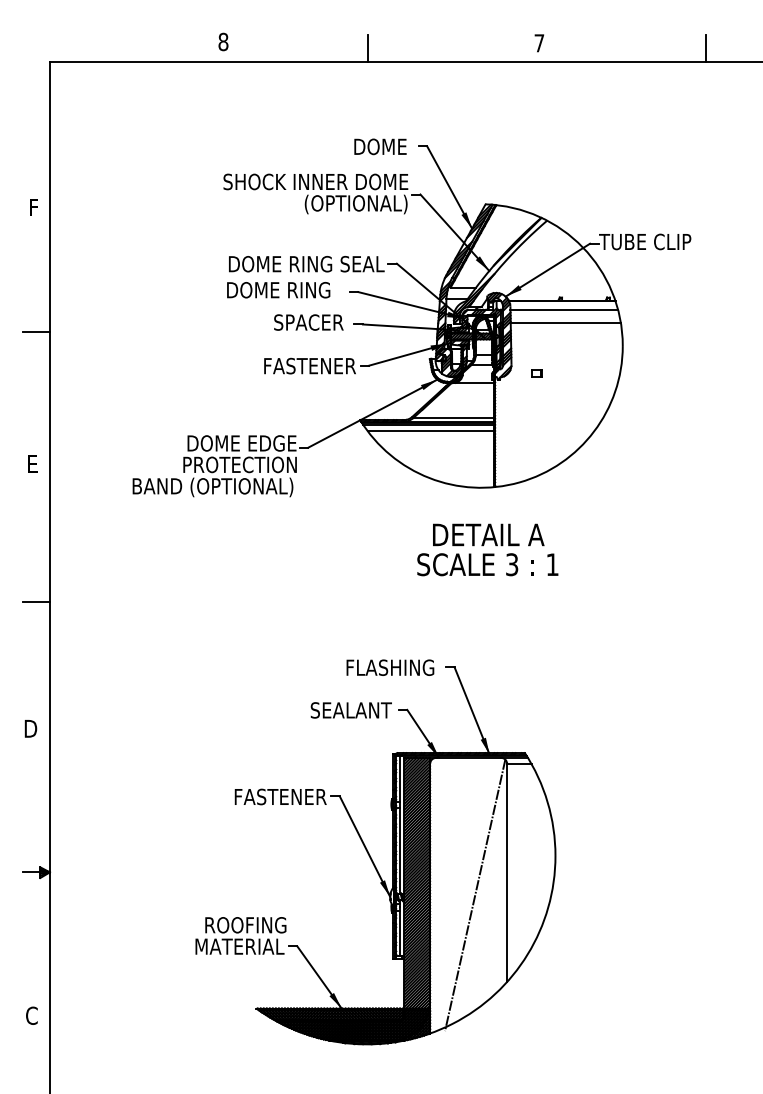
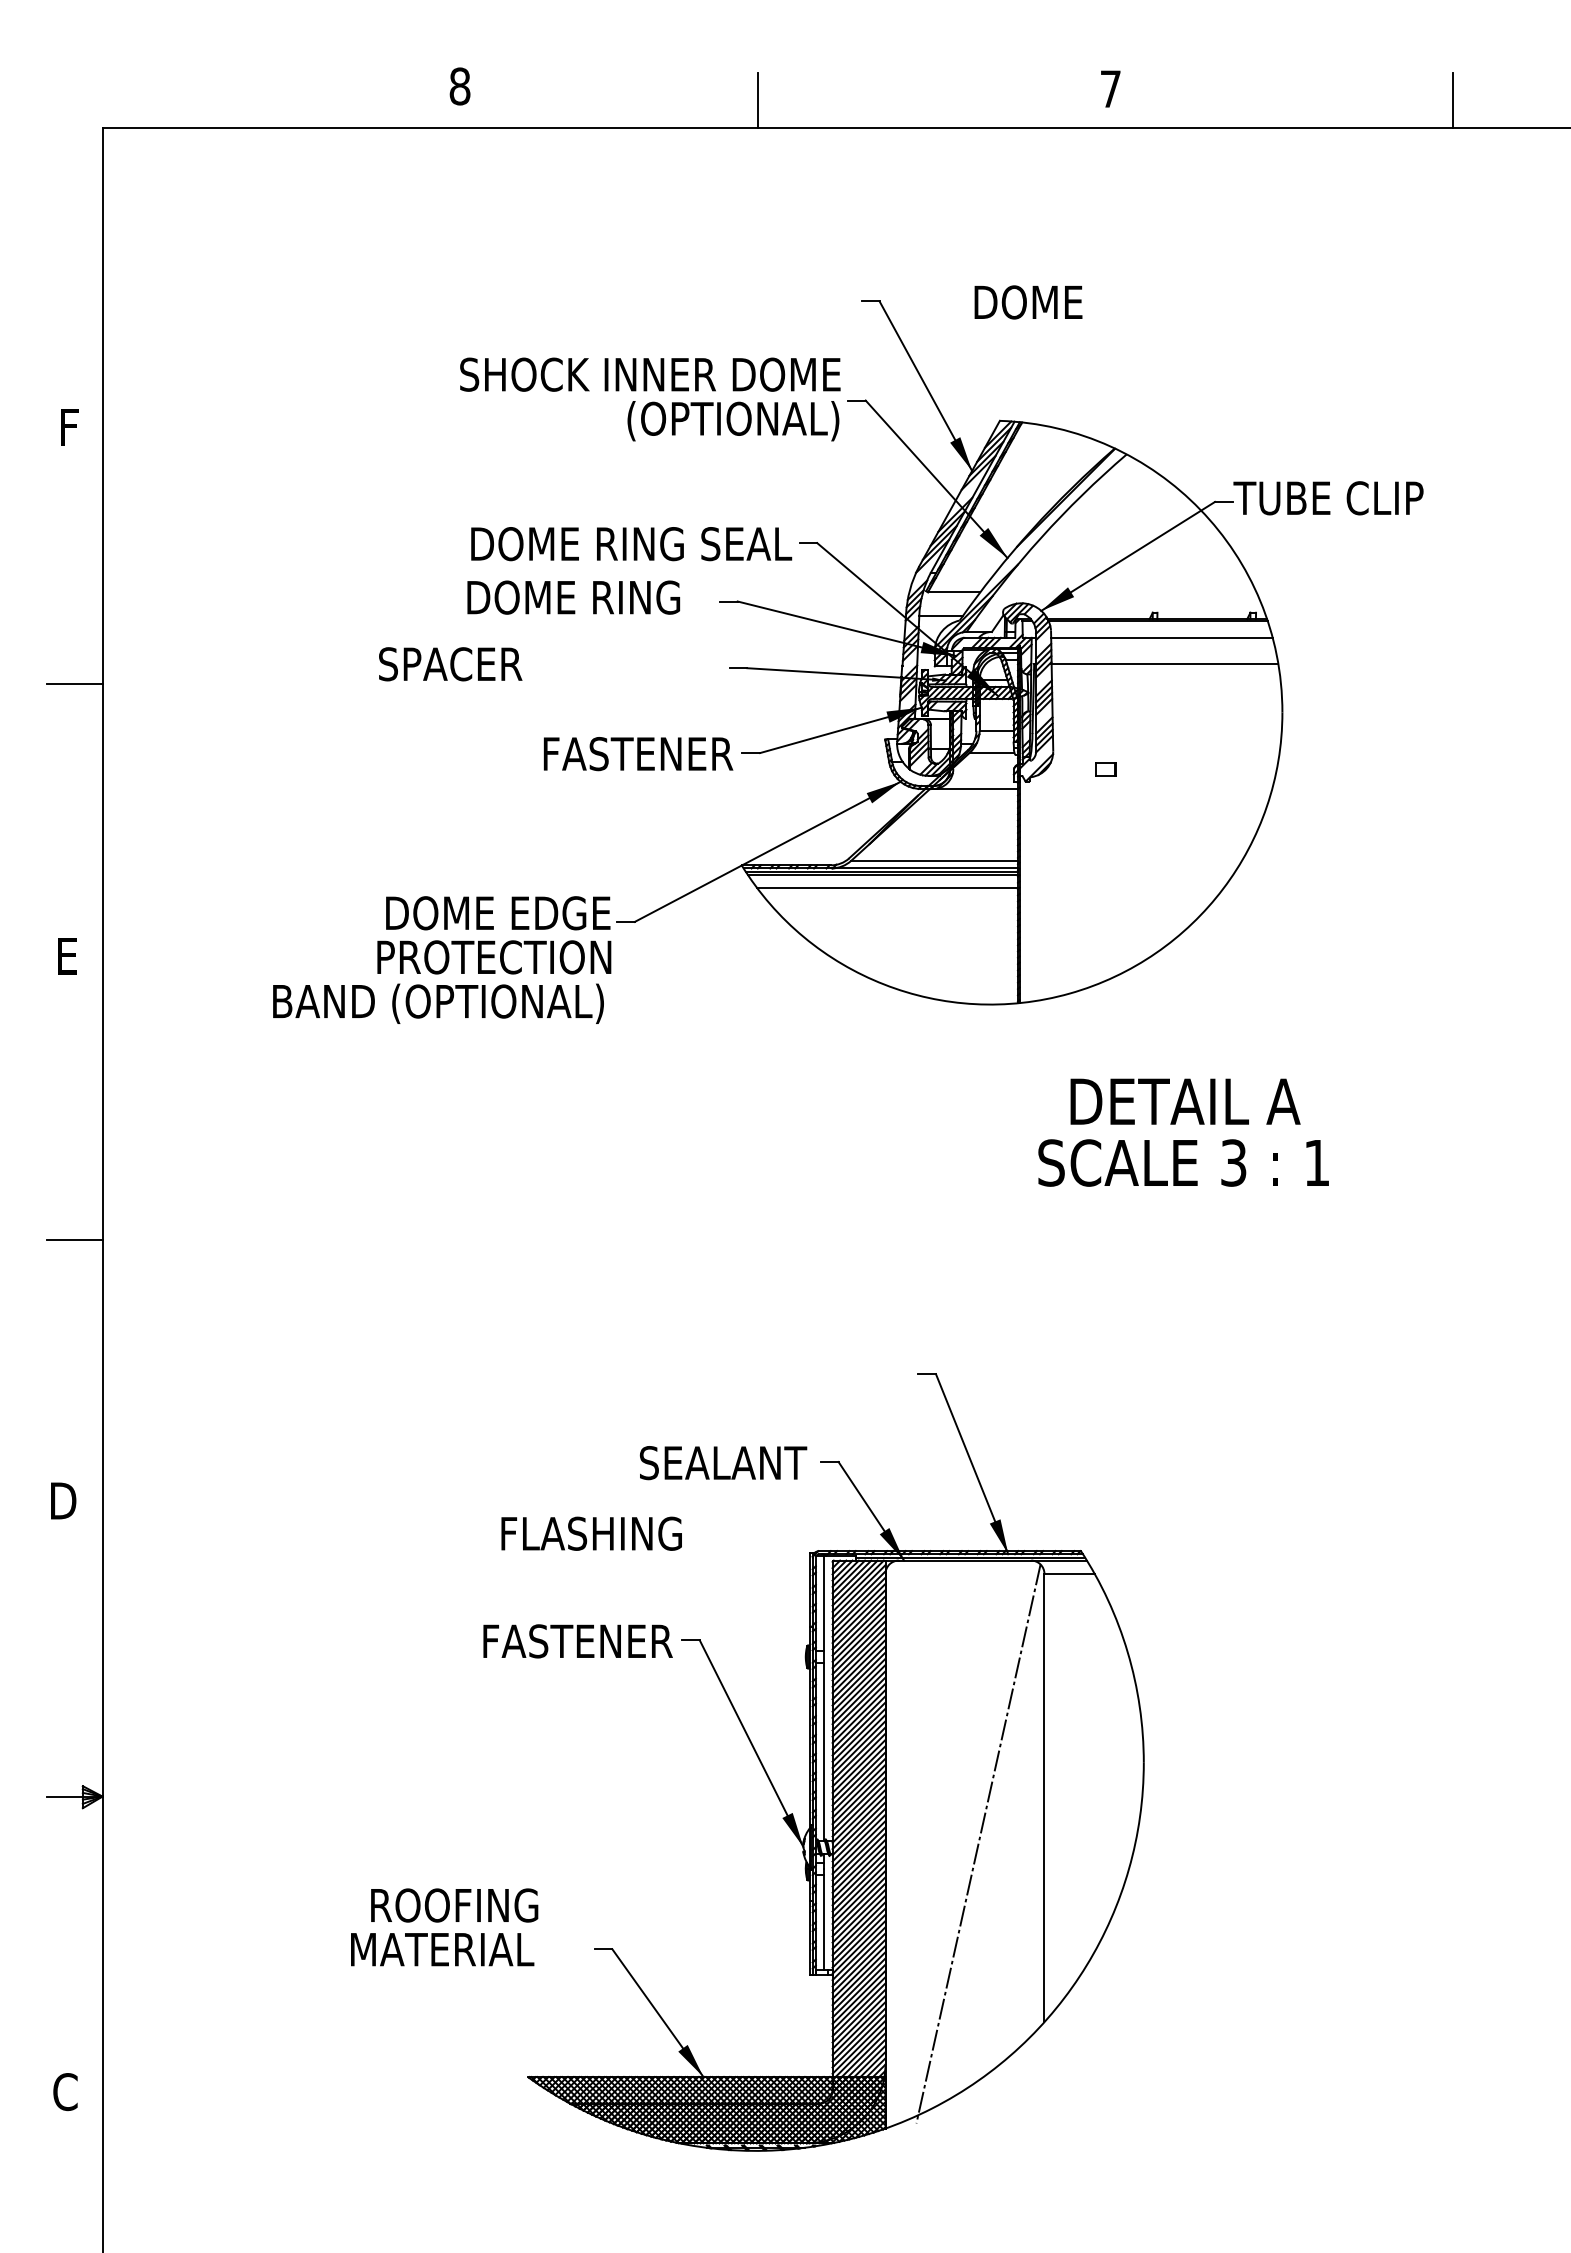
text: (380, 146) -> (1028, 301), moved
text: (308, 322) -> (449, 664), moved
text: (487, 549) -> (1182, 1131), moved
text: (390, 667) -> (591, 1533), moved
text: (240, 935) -> (443, 1926), moved

